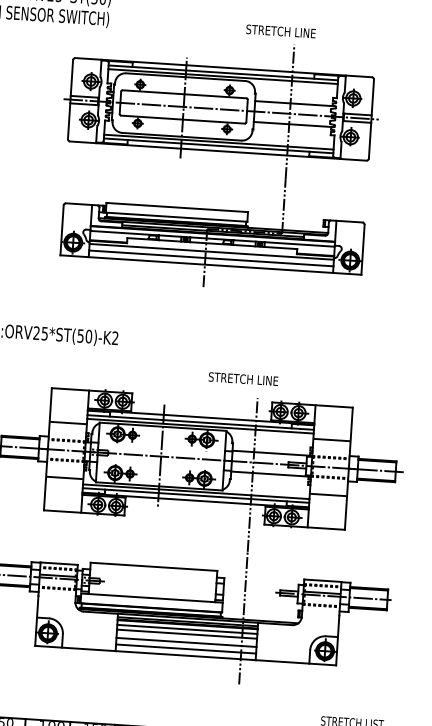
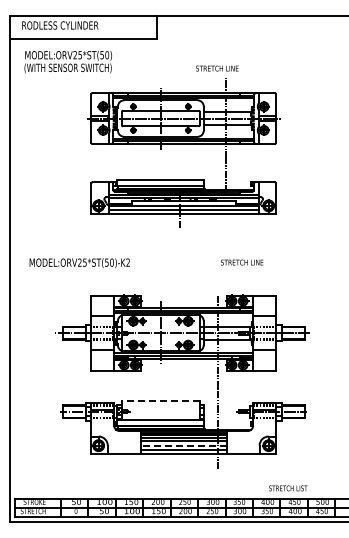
text: (244, 379) -> (242, 262), moved
line: (153, 566) -> (160, 400), solid -> dashed
line: (186, 641) -> (183, 445), solid -> dashed

